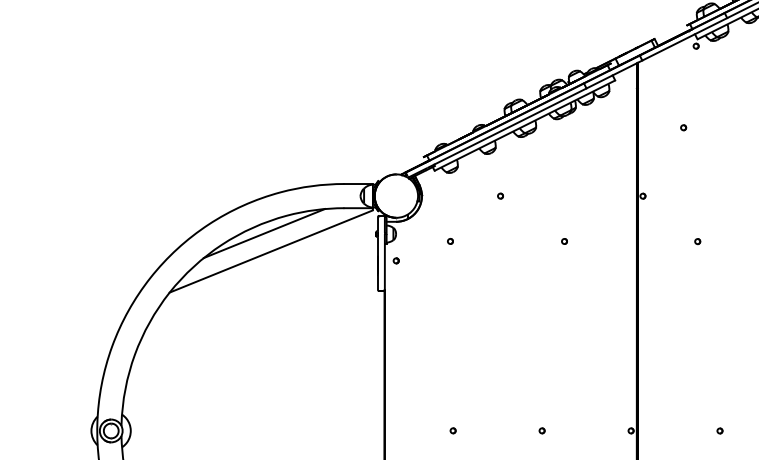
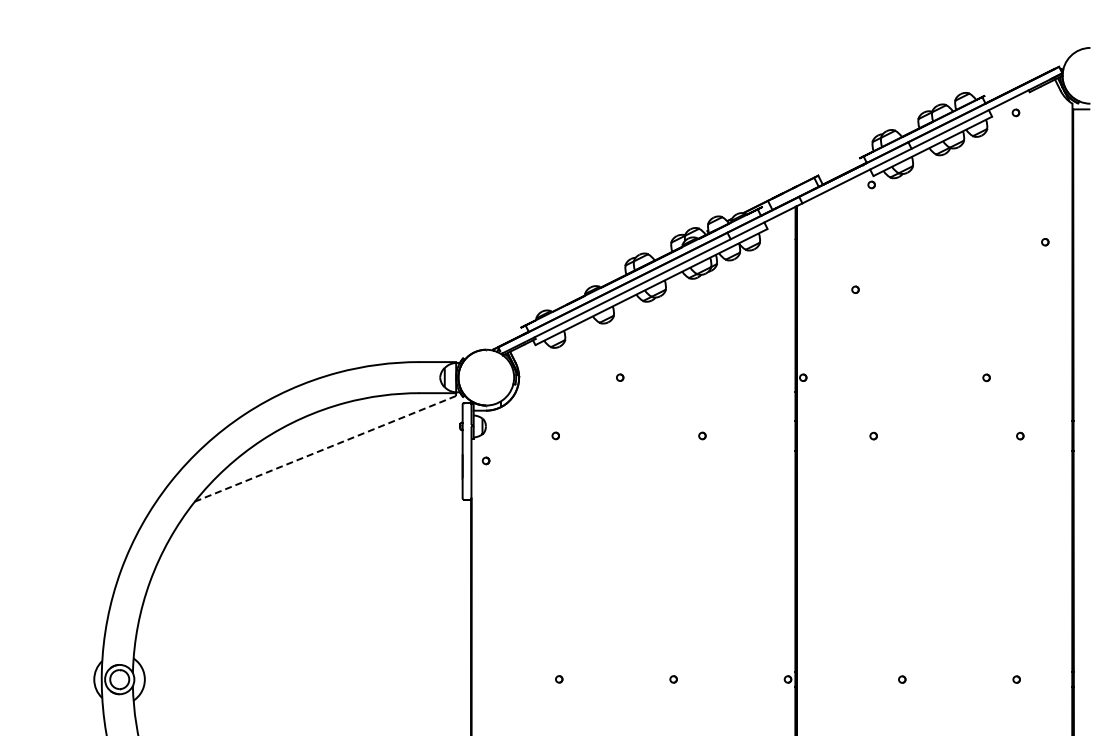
line: (264, 233) -> (316, 425), removed
line: (271, 251) -> (325, 448), solid -> dashed

